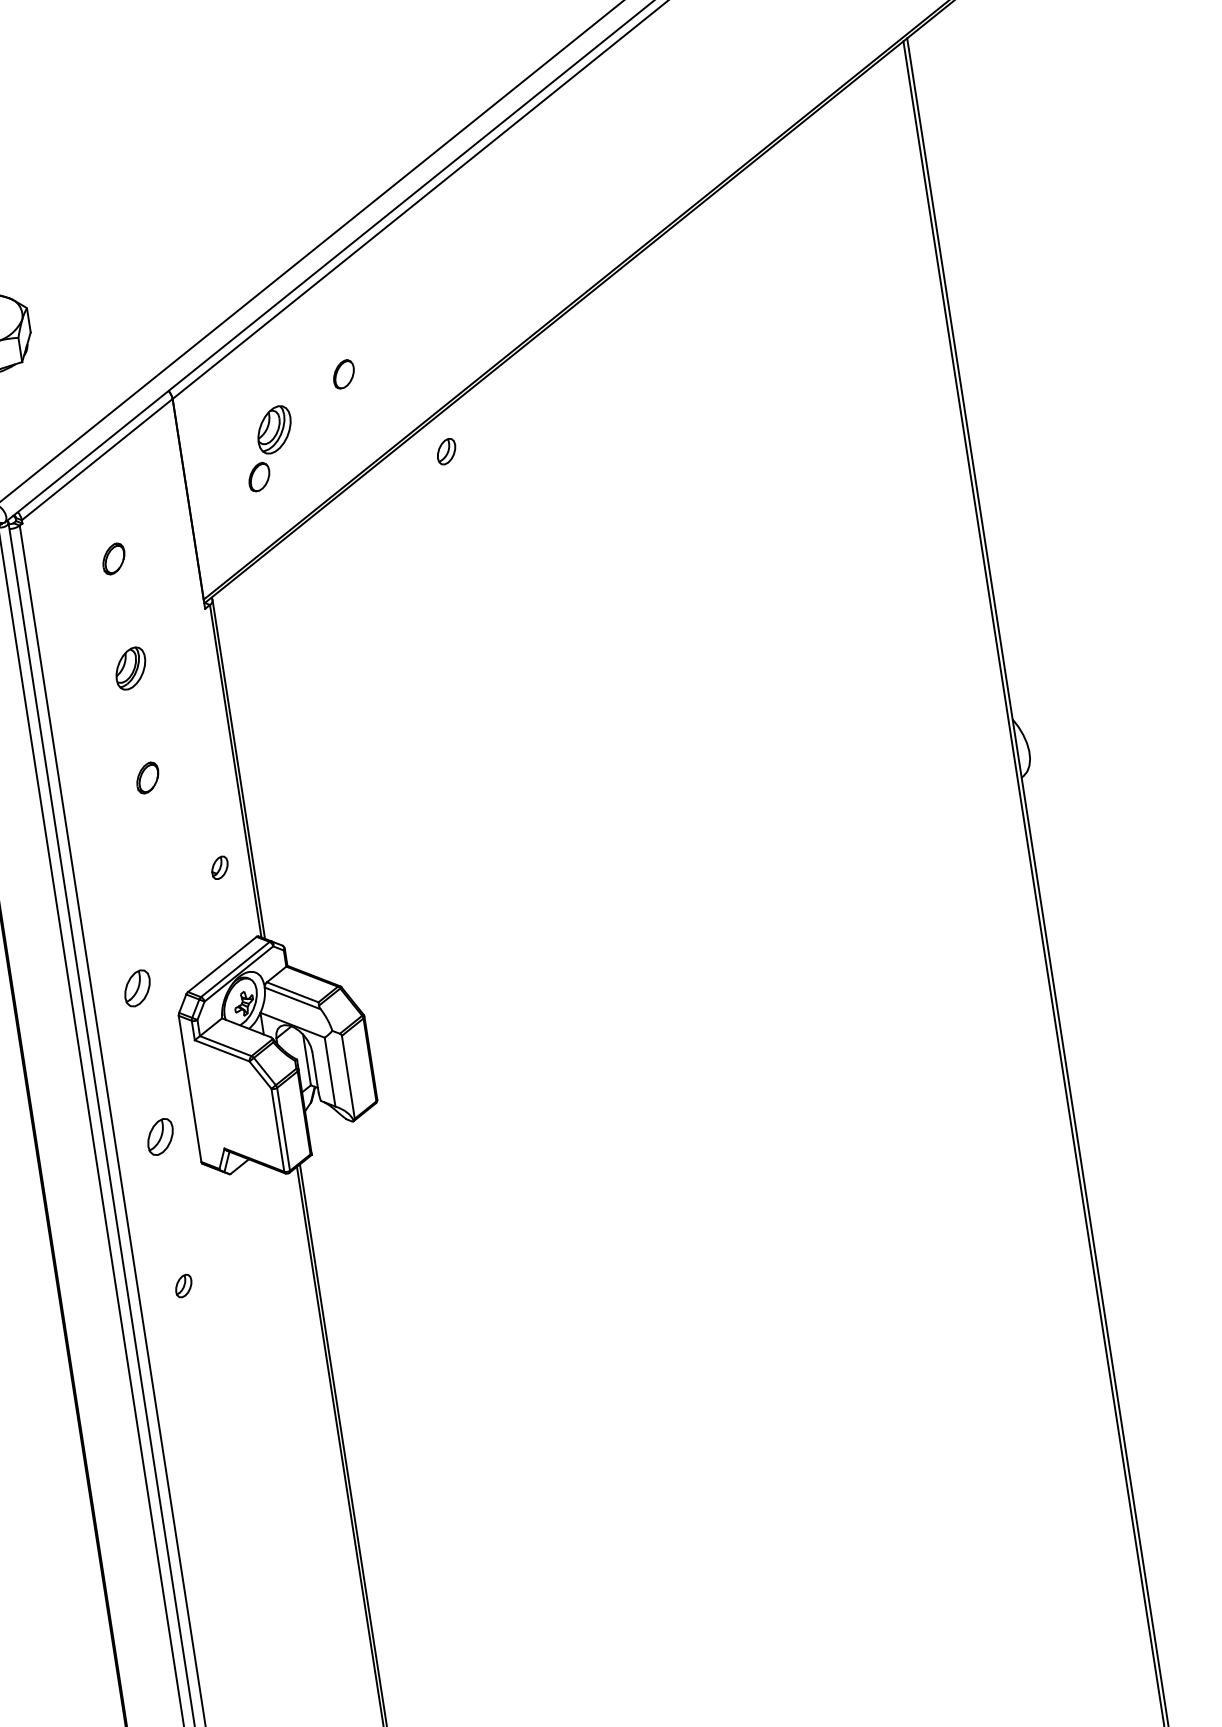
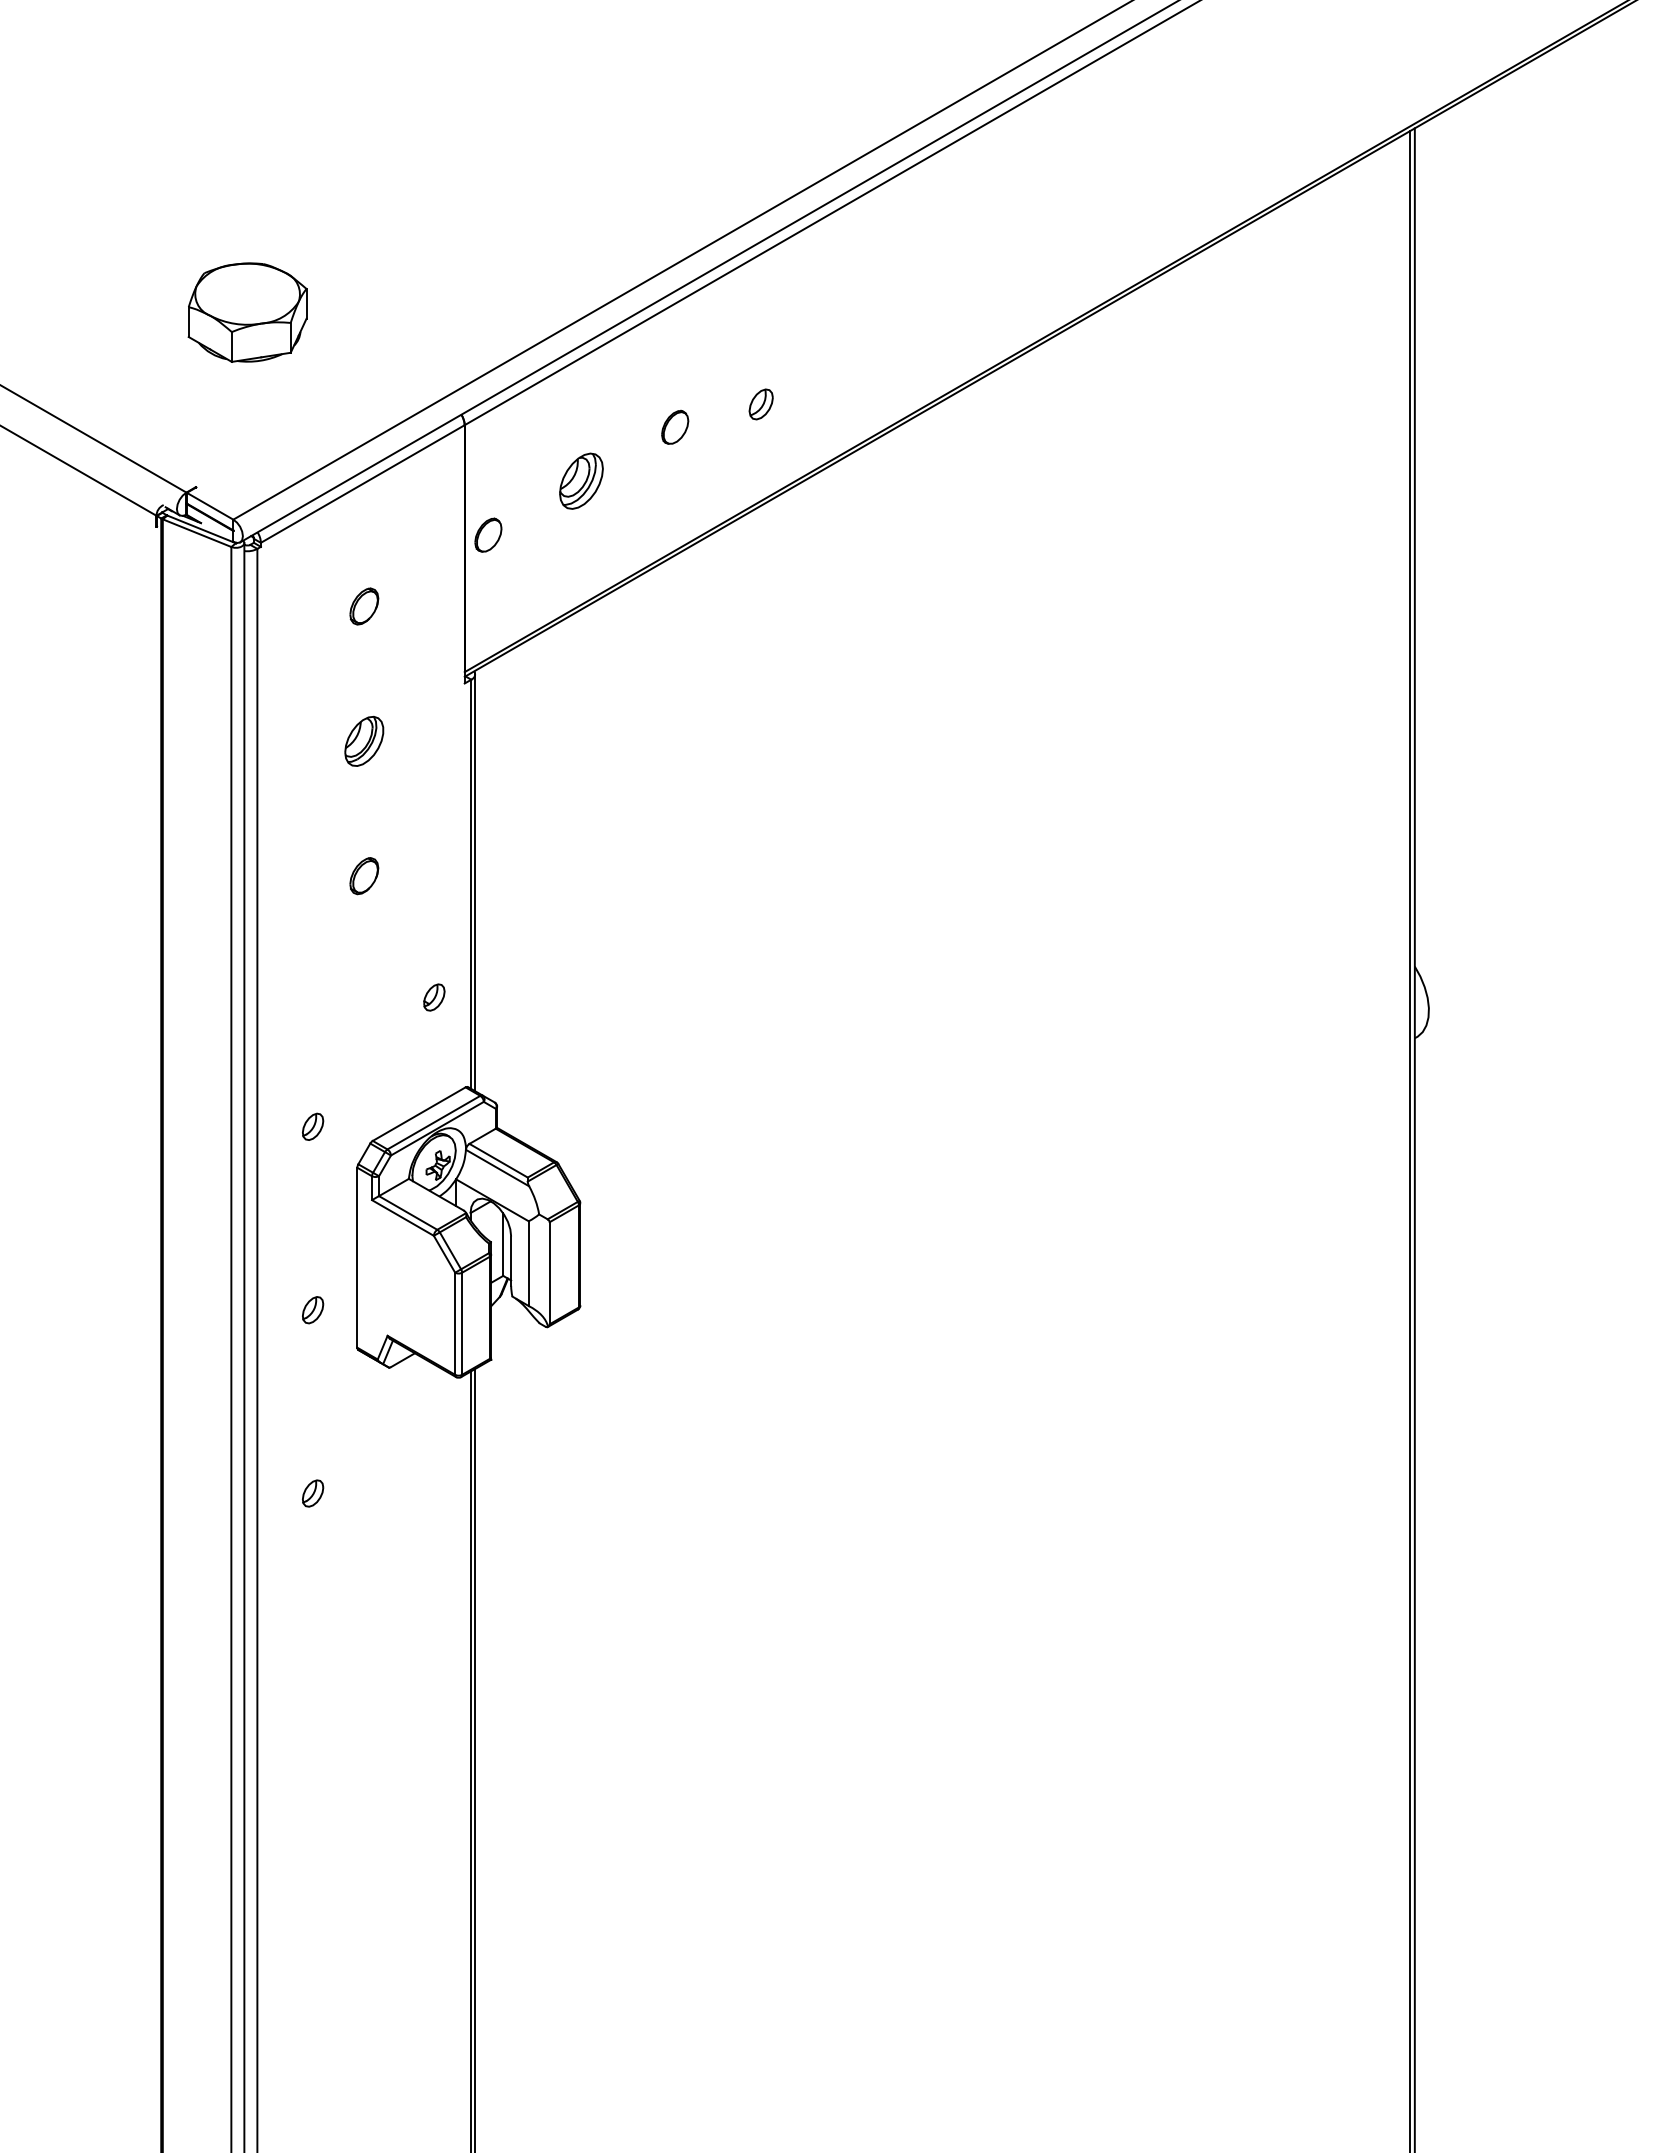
part: (446, 451) -> (760, 404), moved
part: (259, 476) -> (488, 534), moved
part: (137, 987) -> (313, 1126), size x0.62
part: (161, 1137) -> (313, 1310), size x0.62

